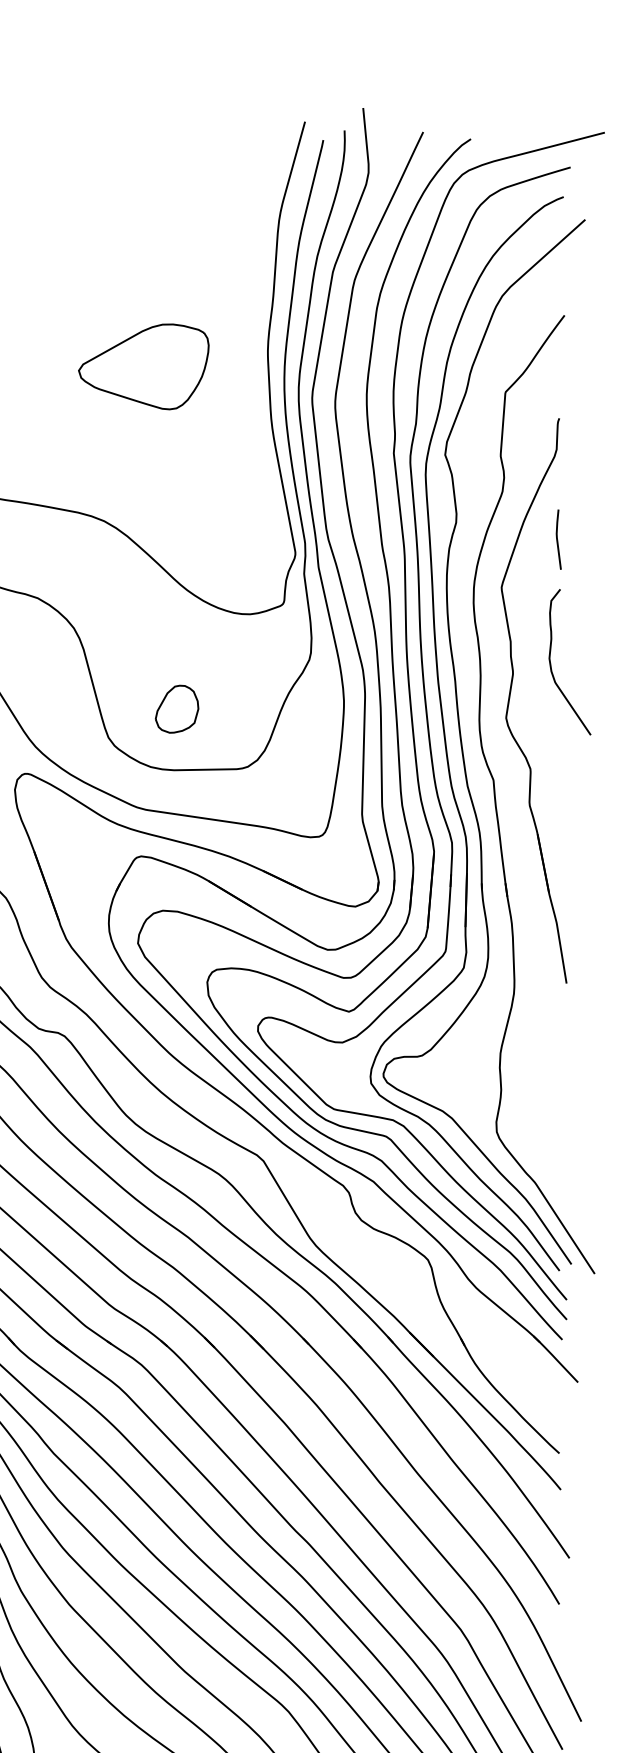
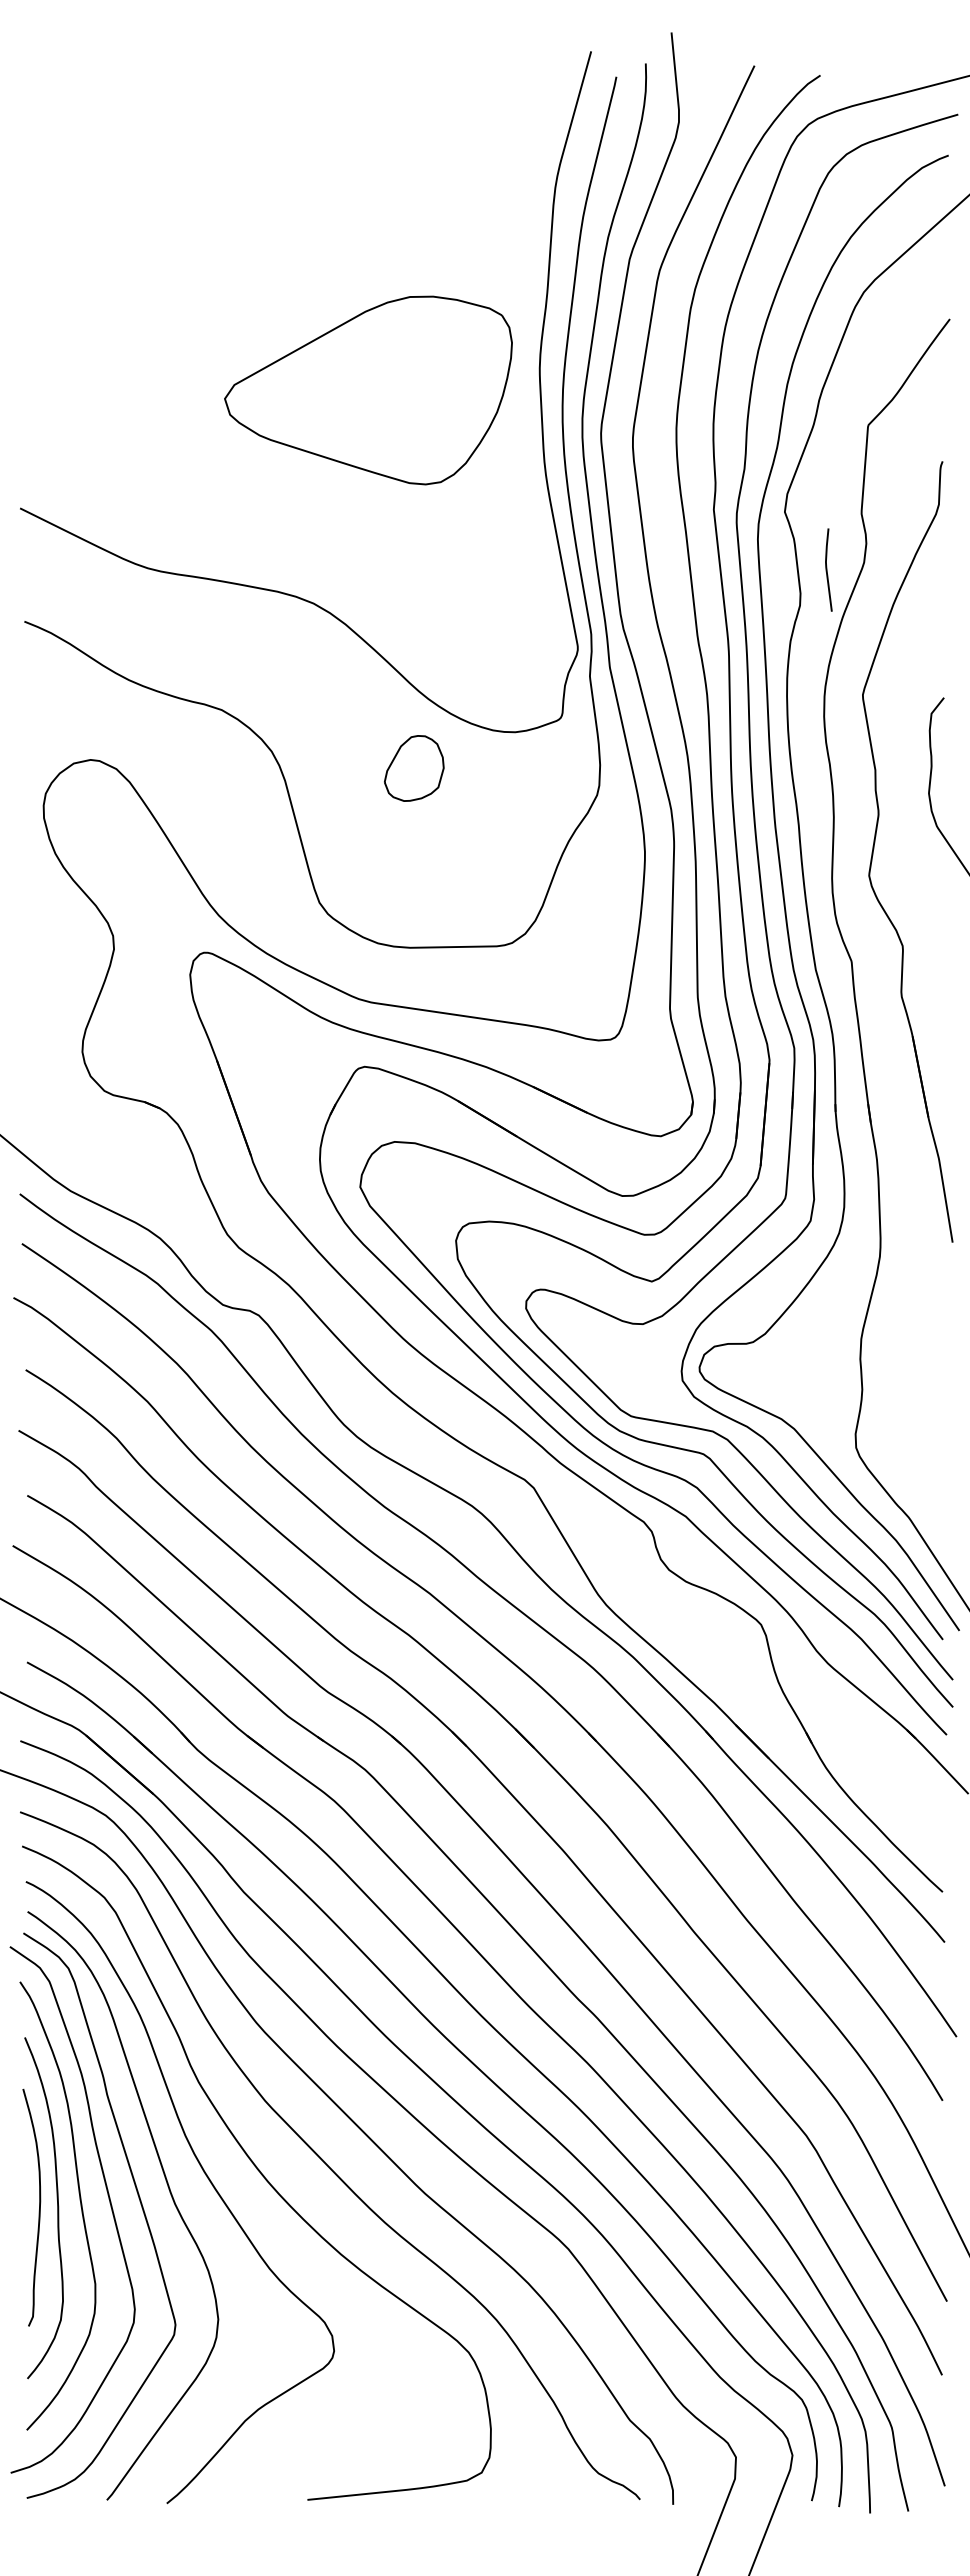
part: (143, 366) -> (367, 389), size x1.6
curve: (557, 539) -> (827, 569), moved
part: (177, 709) -> (414, 768), moved

